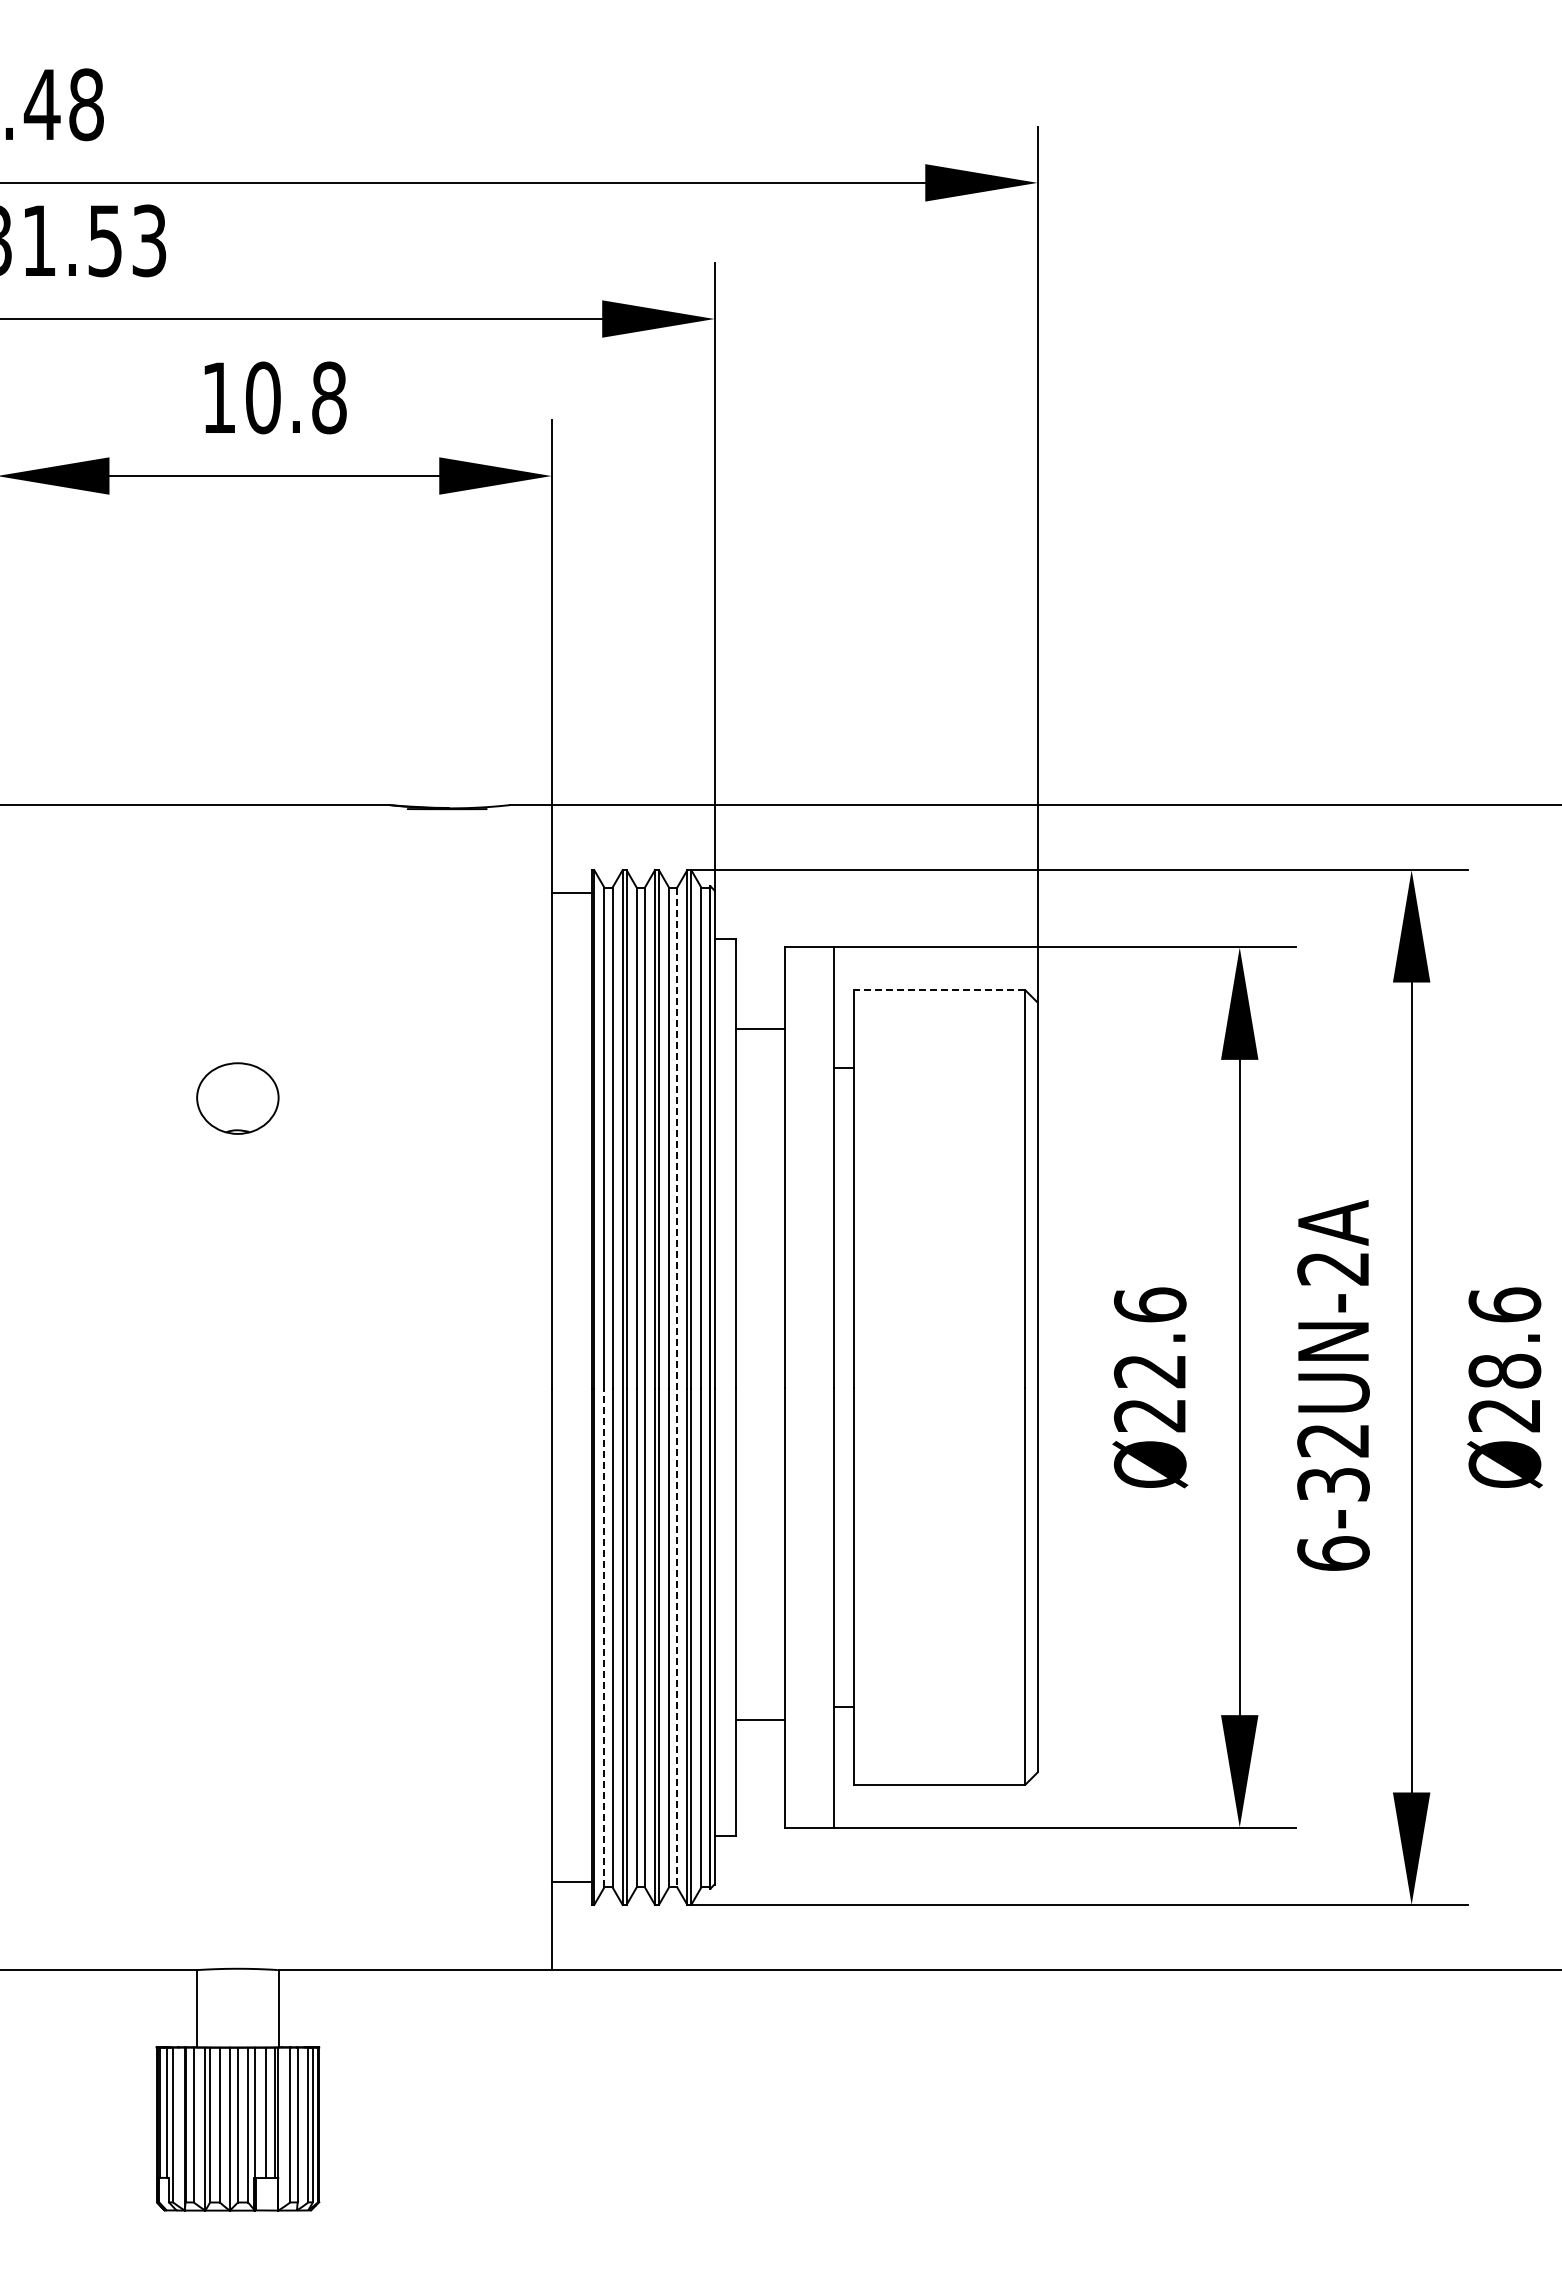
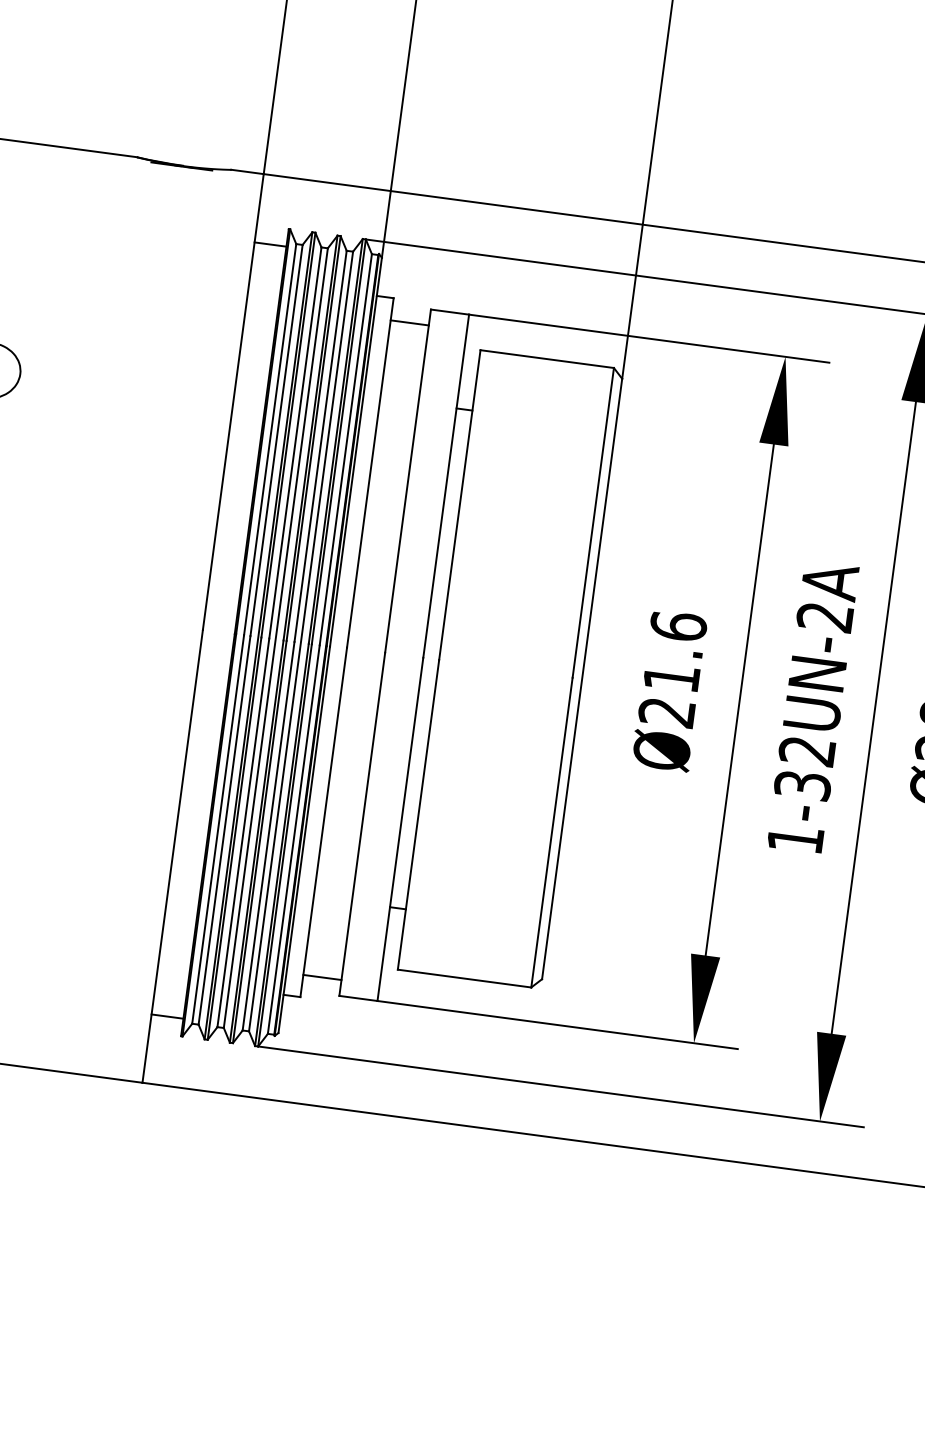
line: (939, 990) -> (546, 359), dashed -> solid
line: (760, 1028) -> (409, 322), moved
text: (1149, 1371) -> (671, 678), Ø22.6 -> Ø21.6
line: (677, 1387) -> (301, 641), dashed -> solid
text: (1333, 1553) -> (795, 839), 6-32UN-2A -> 1-32UN-2A
line: (604, 1637) -> (218, 828), dashed -> solid
line: (760, 1720) -> (322, 977), moved

